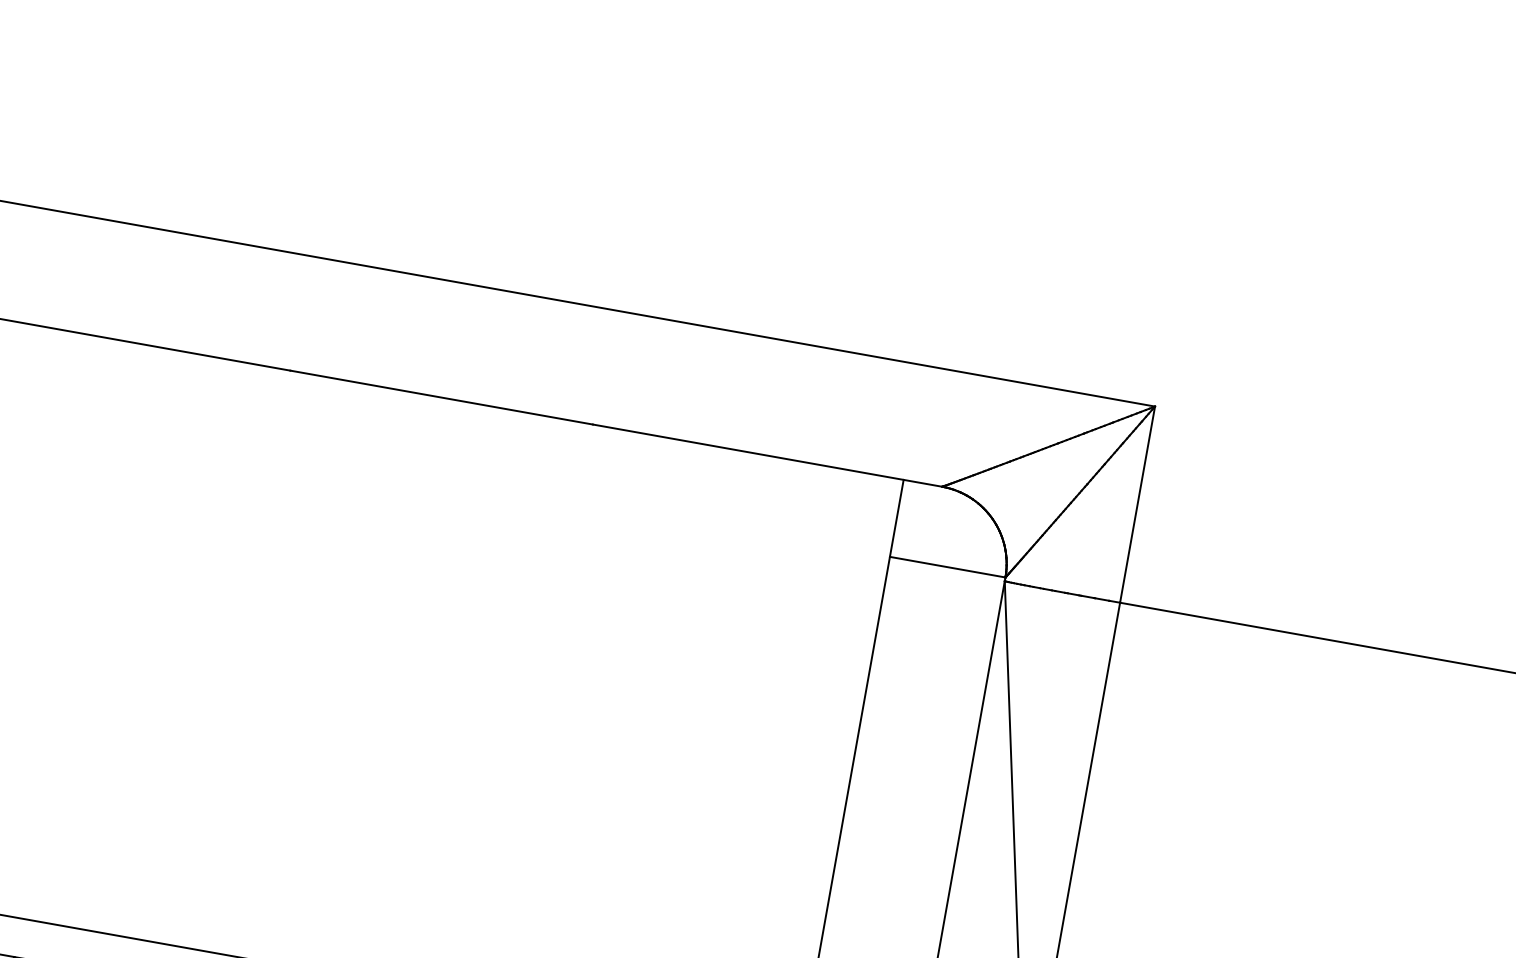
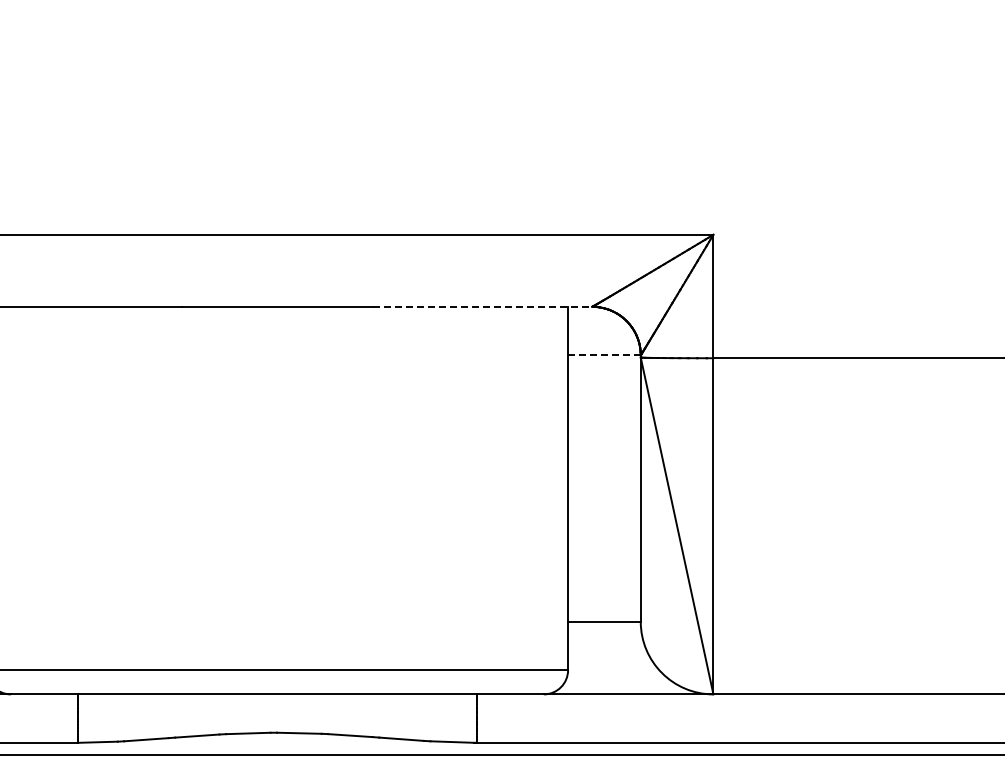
line: (767, 455) -> (482, 306), solid -> dashed
line: (946, 567) -> (603, 355), solid -> dashed

